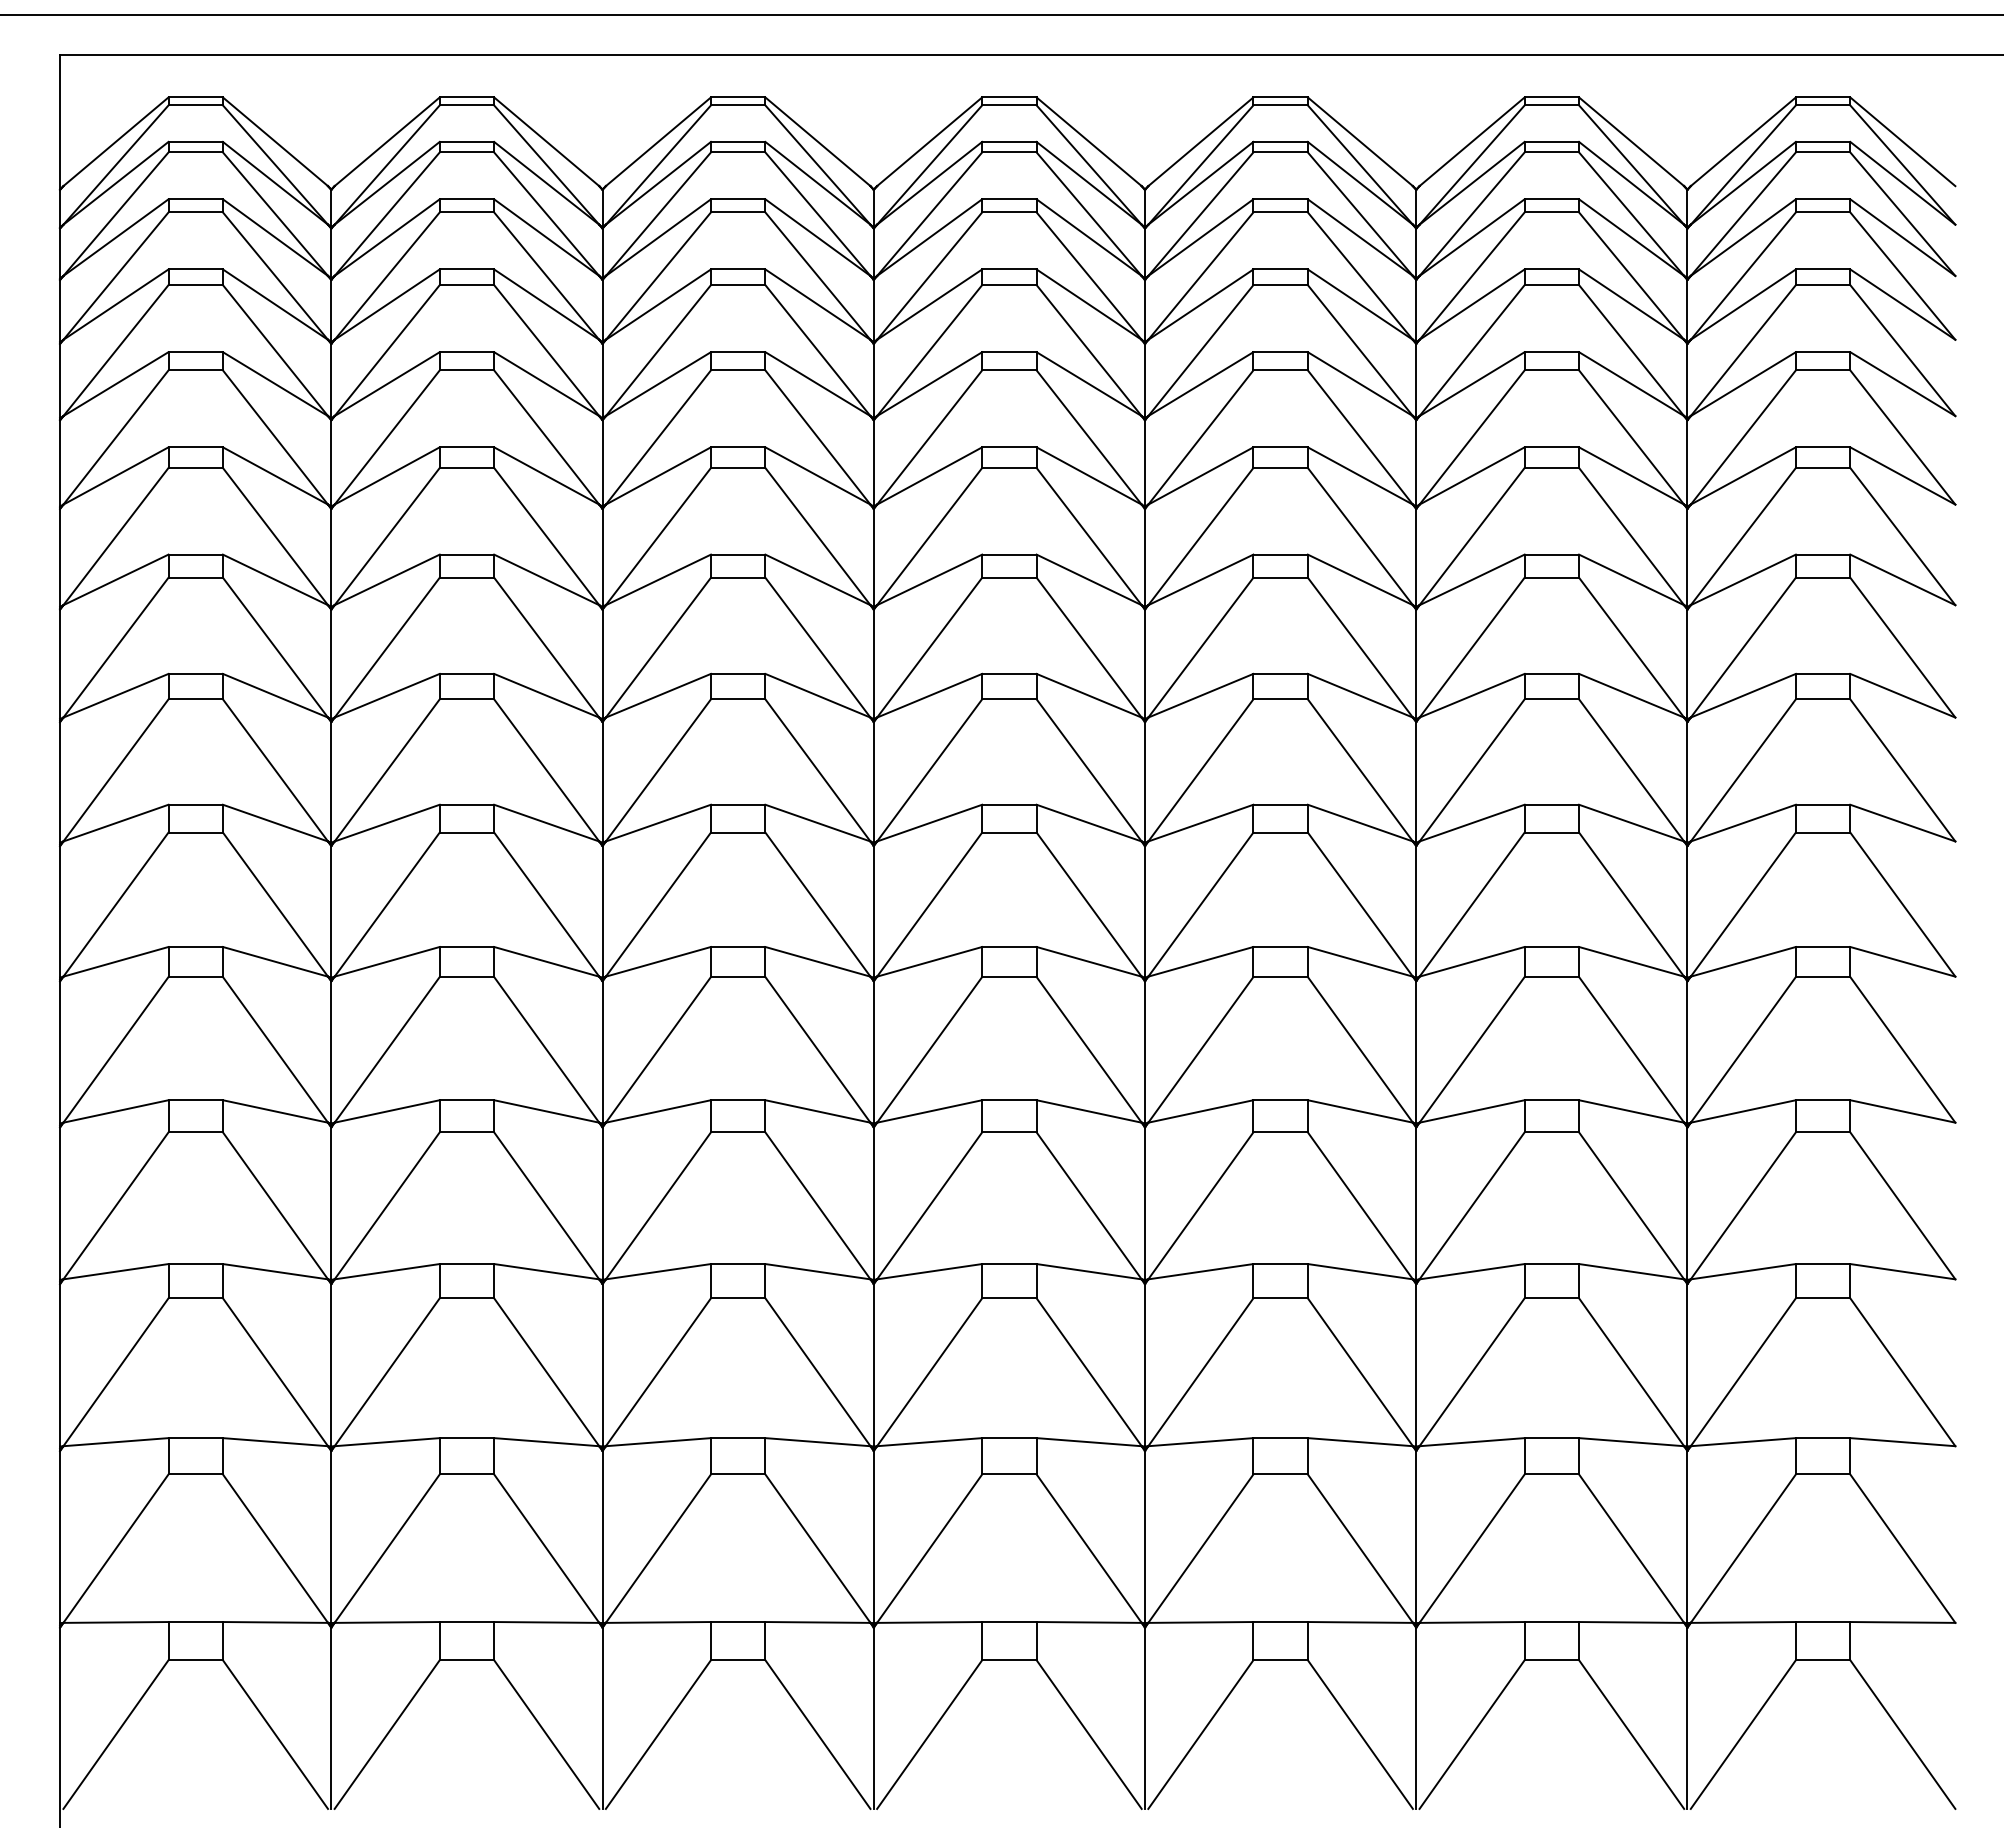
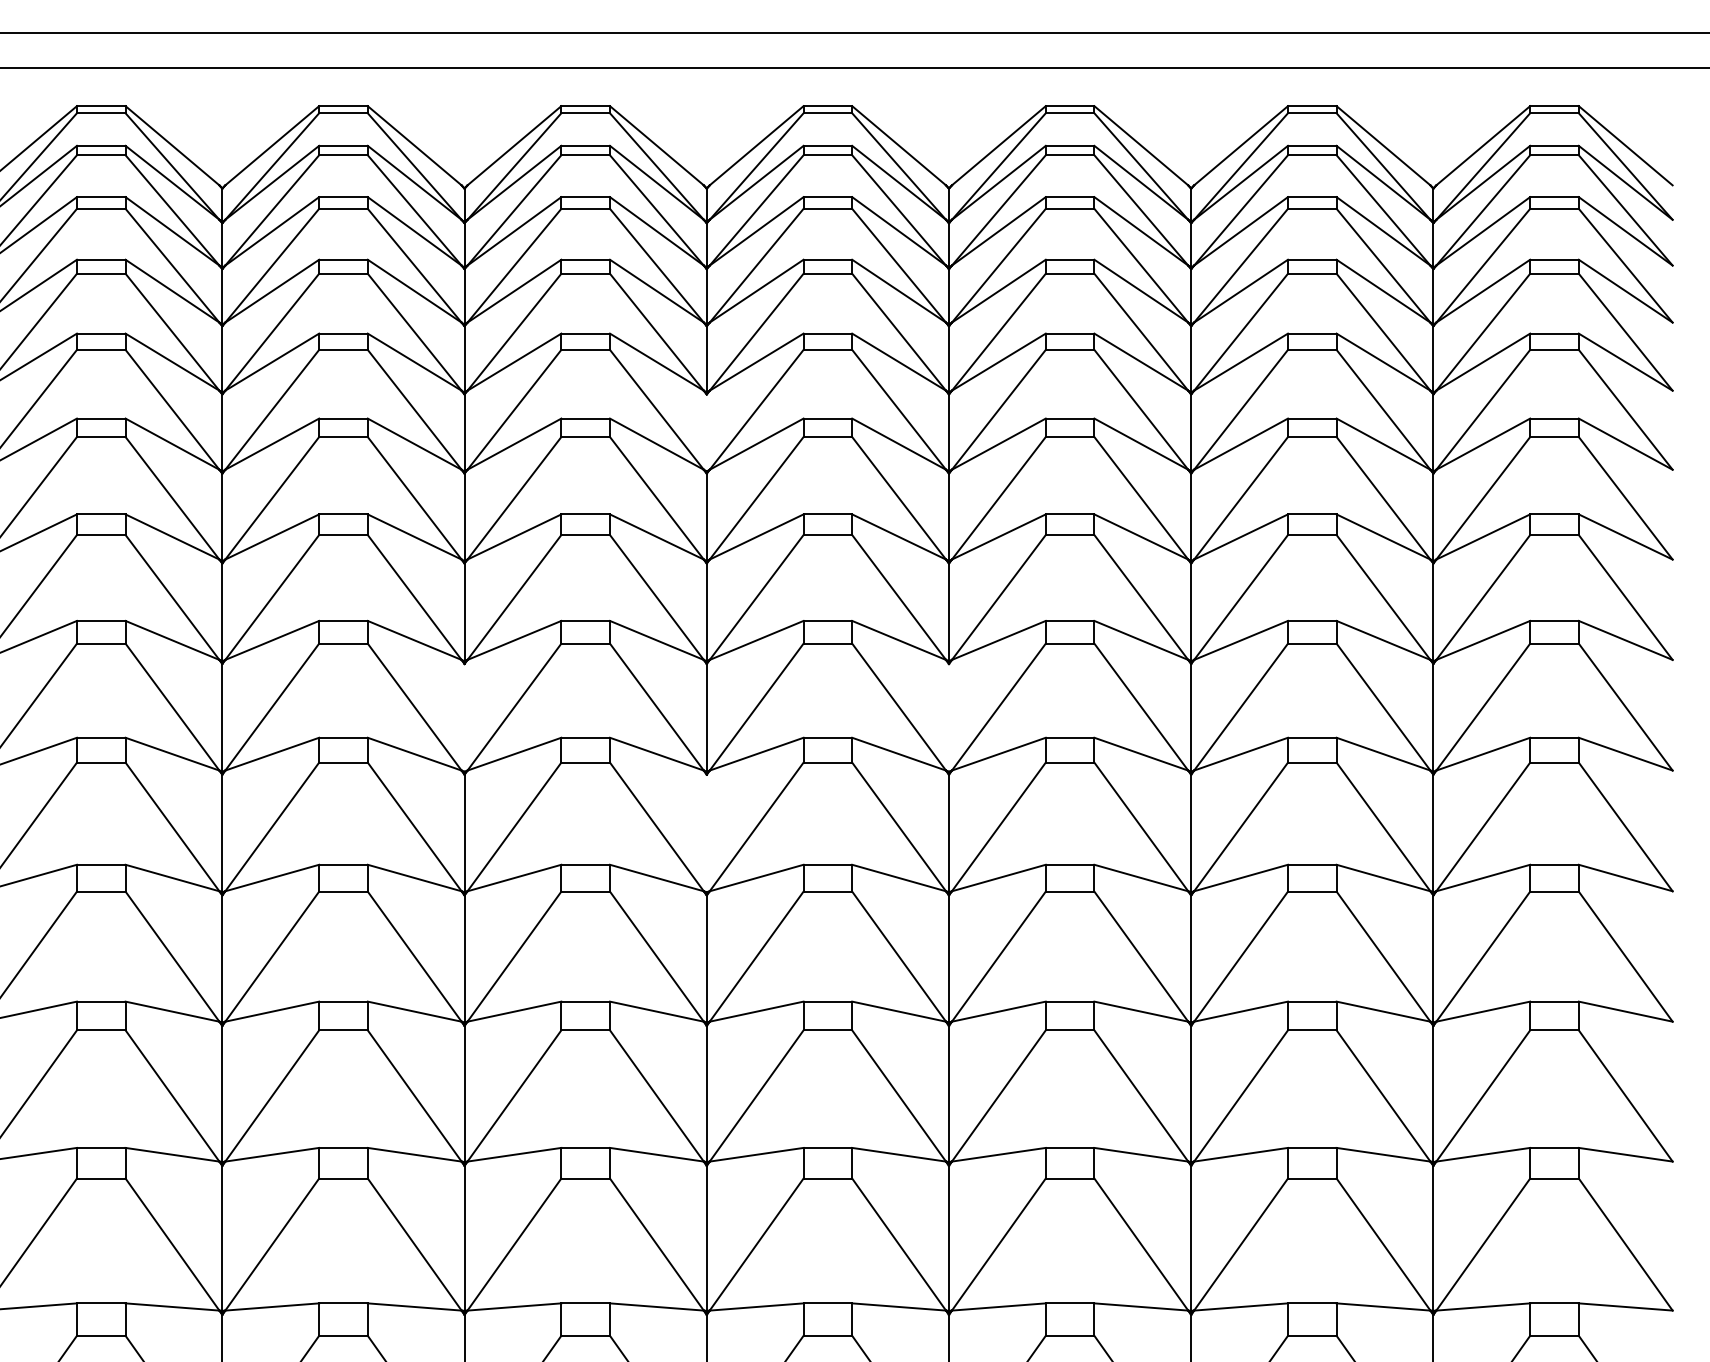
line: (873, 463) -> (706, 433), removed
line: (602, 782) -> (464, 717), removed
line: (1145, 782) -> (949, 717), removed
line: (873, 911) -> (706, 833), removed

